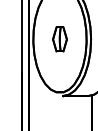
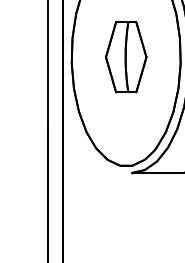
part: (59, 39) -> (125, 57), size x1.43

